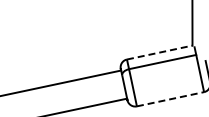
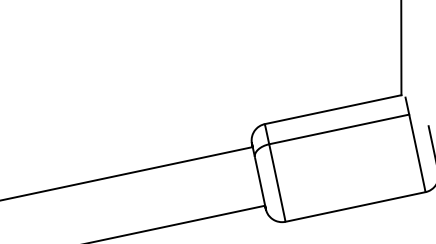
line: (160, 52) -> (334, 109), dashed -> solid
line: (170, 99) -> (355, 207), dashed -> solid

